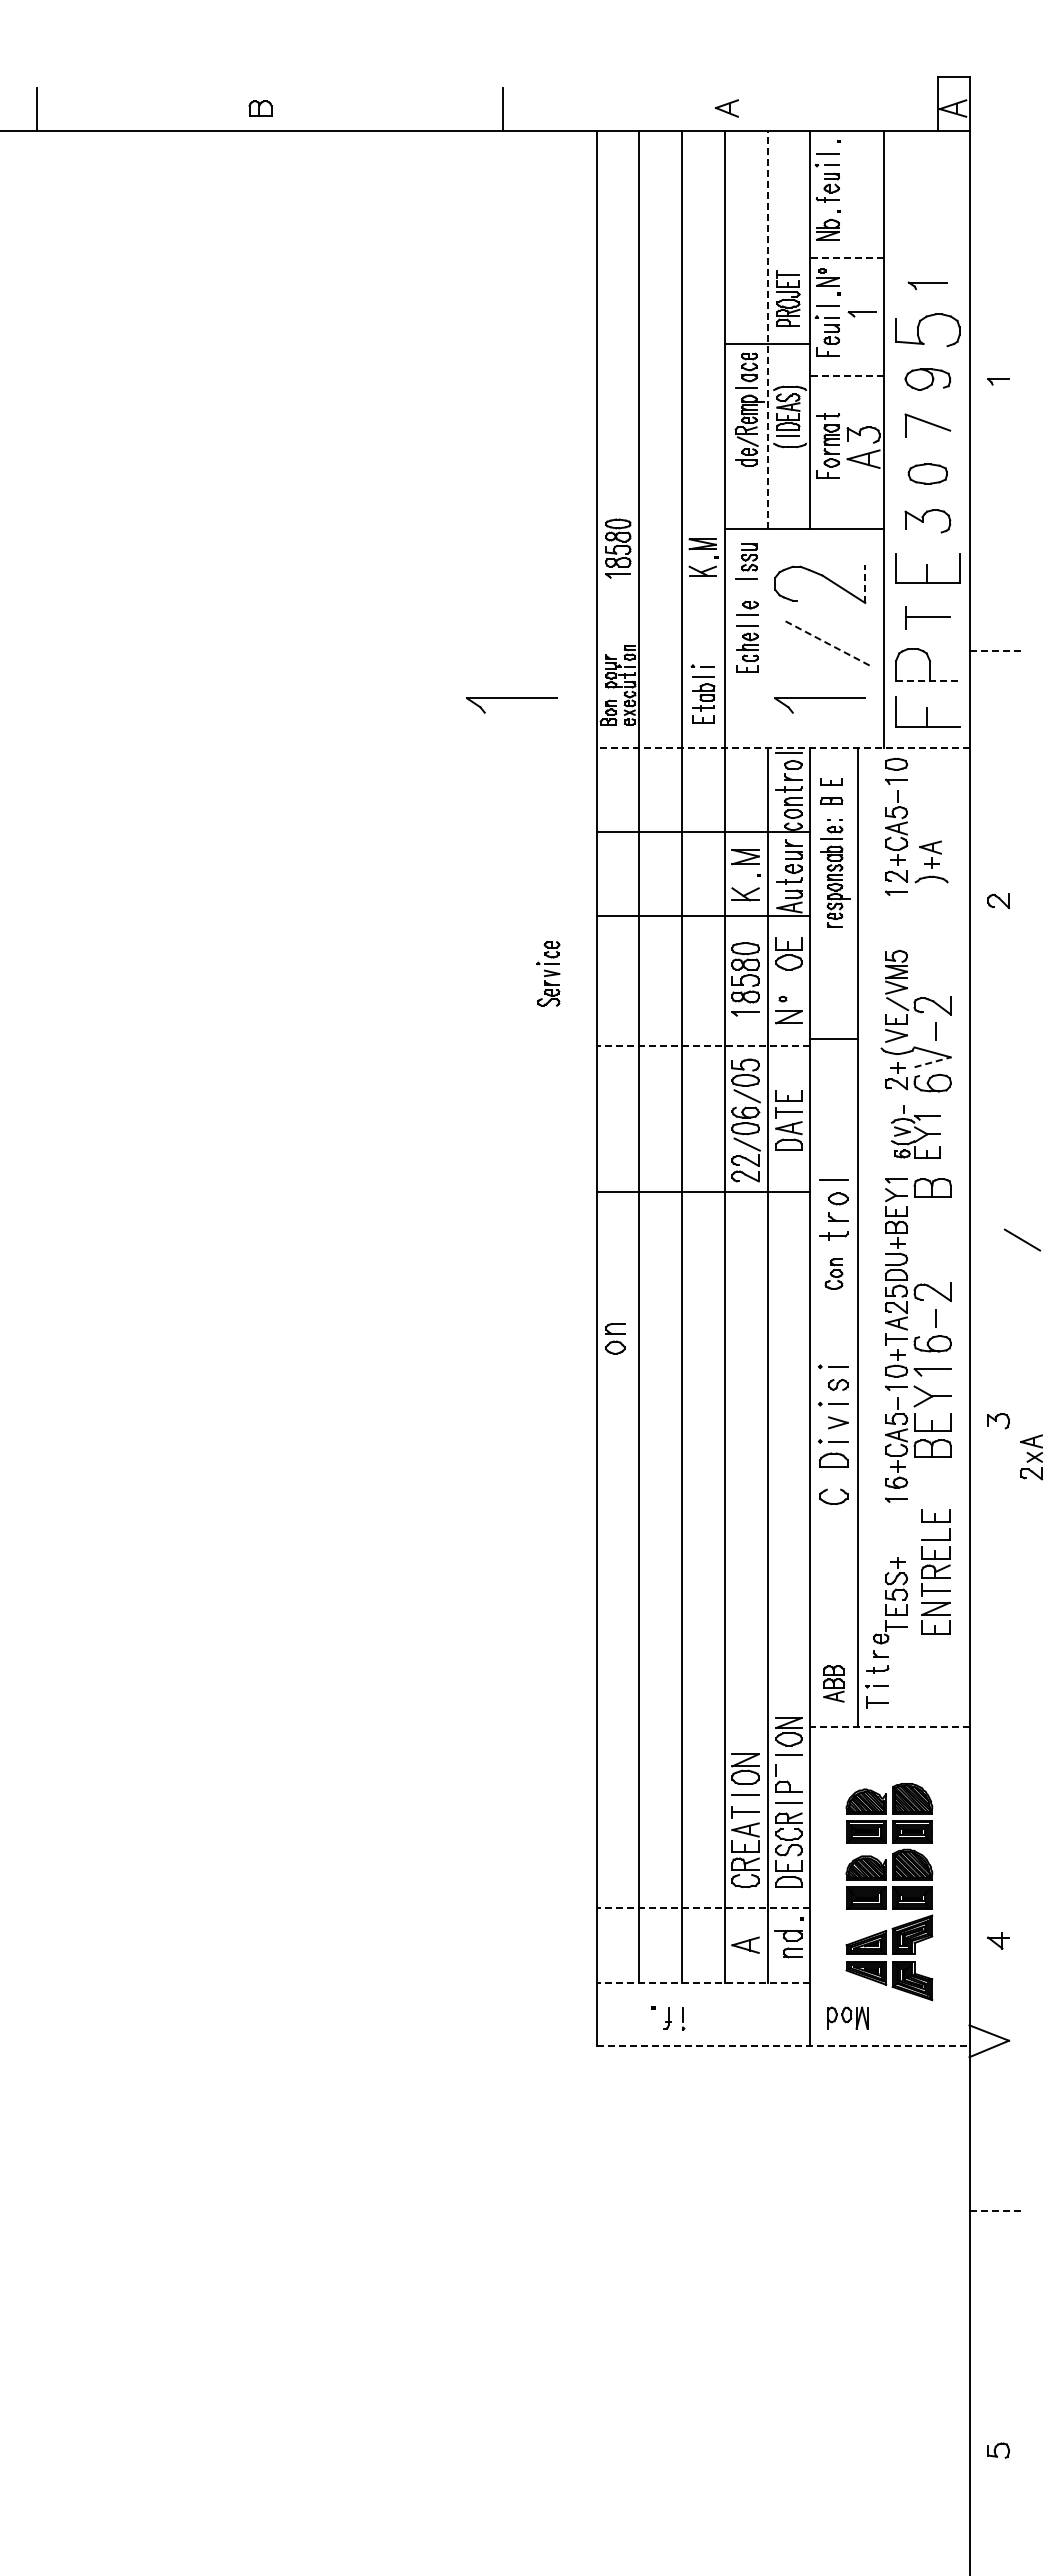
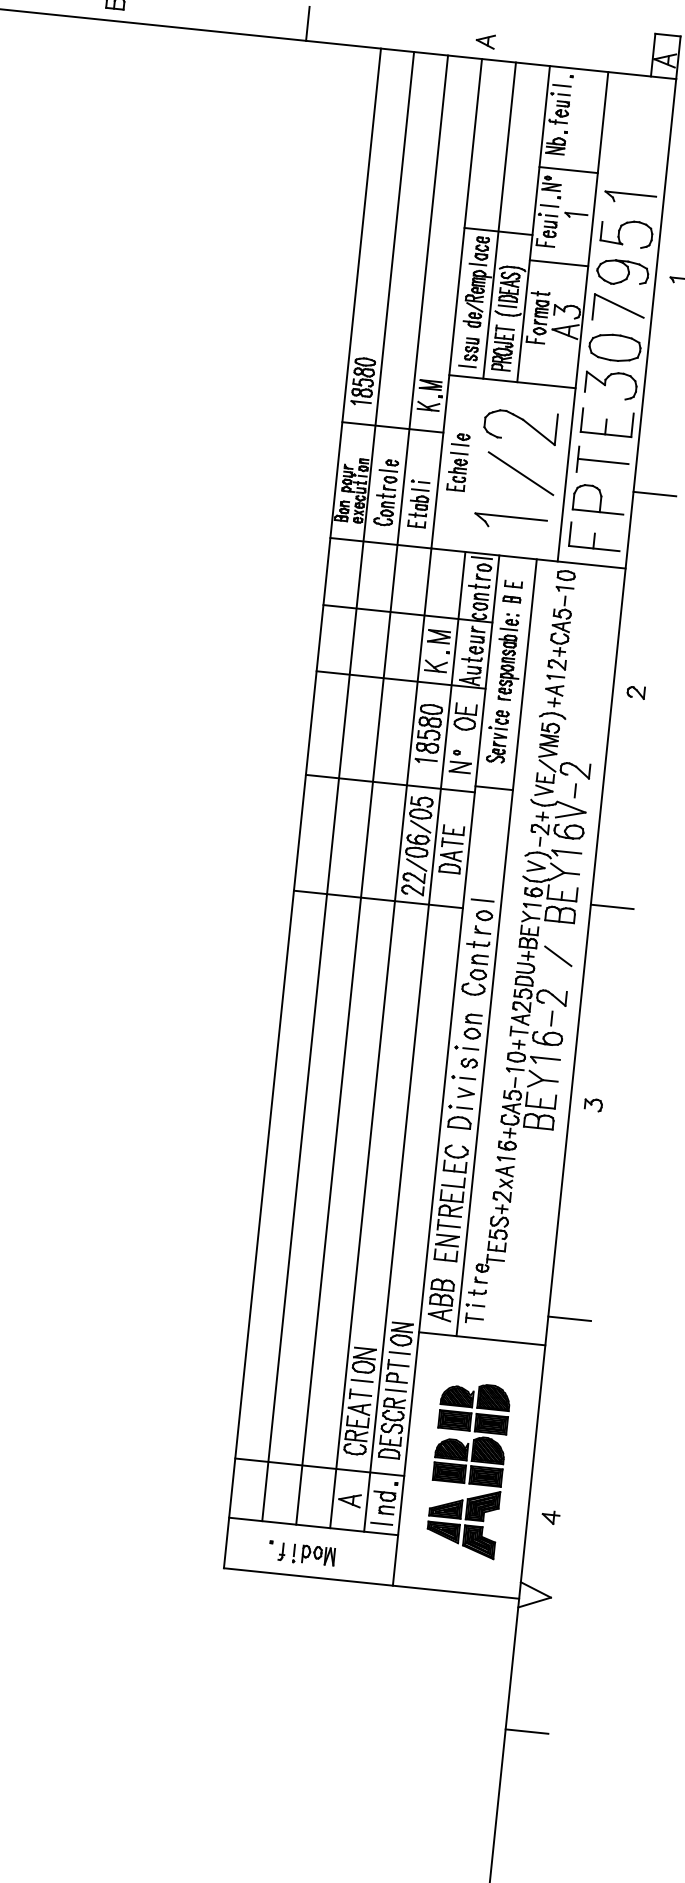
line: (847, 258) -> (568, 170), dashed -> solid
part: (927, 285) -> (630, 198), size x1.67
part: (788, 298) -> (503, 347), moved
line: (767, 329) -> (499, 220), dashed -> solid
line: (847, 375) -> (559, 263), dashed -> solid
part: (927, 379) -> (622, 272), size x1.43
part: (927, 425) -> (618, 309), size x1.43
part: (927, 473) -> (614, 347), size x1.67
part: (927, 521) -> (610, 385), size x1.43
part: (746, 561) -> (469, 352), moved
line: (865, 583) -> (556, 429), dashed -> solid
line: (660, 601) -> (392, 427), added
part: (927, 617) -> (602, 461), size x1.43
line: (826, 642) -> (520, 473), dashed -> solid
line: (996, 651) -> (654, 494), dashed -> solid
line: (927, 680) -> (597, 511), dashed -> solid
part: (661, 683) -> (386, 492), added
part: (511, 698) -> (266, 491), removed
line: (782, 747) -> (477, 552), dashed -> solid
part: (931, 861) -> (554, 701), moved
part: (548, 973) -> (497, 736), moved
line: (703, 1046) -> (390, 783), dashed -> solid
line: (932, 1062) -> (570, 815), dashed -> solid
part: (915, 1131) -> (551, 868), size x1.43
line: (996, 1171) -> (612, 906), added
line: (1022, 1239) -> (558, 955), moved
part: (833, 1273) -> (474, 974), size x1.67
part: (615, 1338) -> (473, 1026), moved
part: (1031, 1457) -> (503, 1183), moved
part: (935, 1571) -> (450, 1210), moved
part: (833, 1683) -> (440, 1299), size x1.43
line: (996, 1690) -> (569, 1318), added
line: (889, 1726) -> (481, 1338), dashed -> solid
line: (788, 1770) -> (398, 1365), added
line: (703, 1907) -> (319, 1466), dashed -> solid
line: (788, 1970) -> (381, 1523), added
line: (703, 1982) -> (313, 1526), dashed -> solid
part: (847, 2017) -> (318, 1554), moved
line: (783, 2046) -> (371, 1583), dashed -> solid
line: (996, 2210) -> (527, 1731), dashed -> solid

